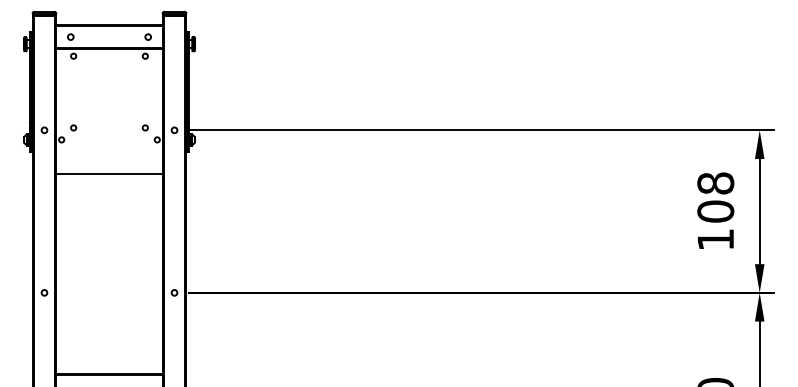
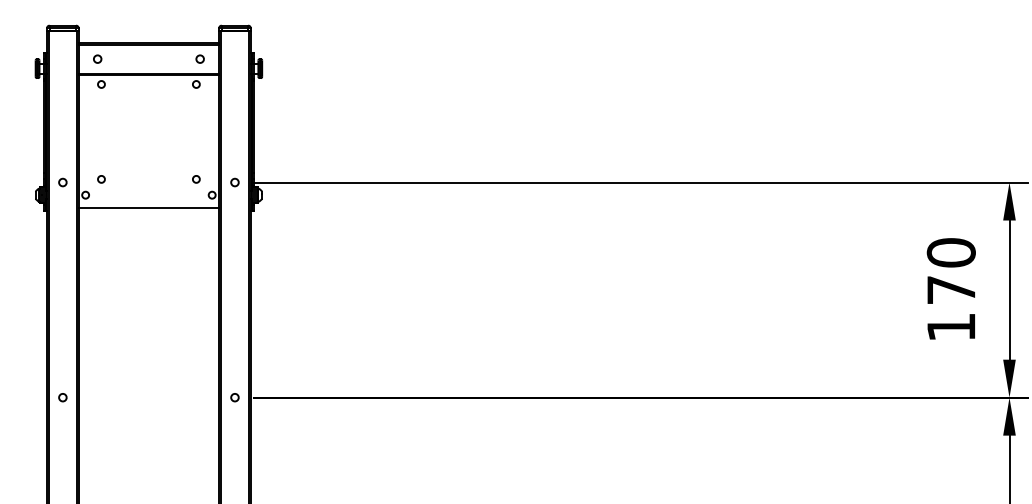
line: (109, 174) -> (148, 207), moved
text: (715, 197) -> (950, 271), 108 -> 170

